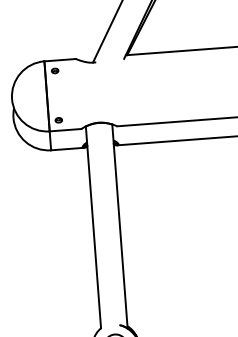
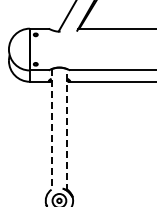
line: (93, 227) -> (51, 129), solid -> dashed
line: (120, 227) -> (67, 130), solid -> dashed

